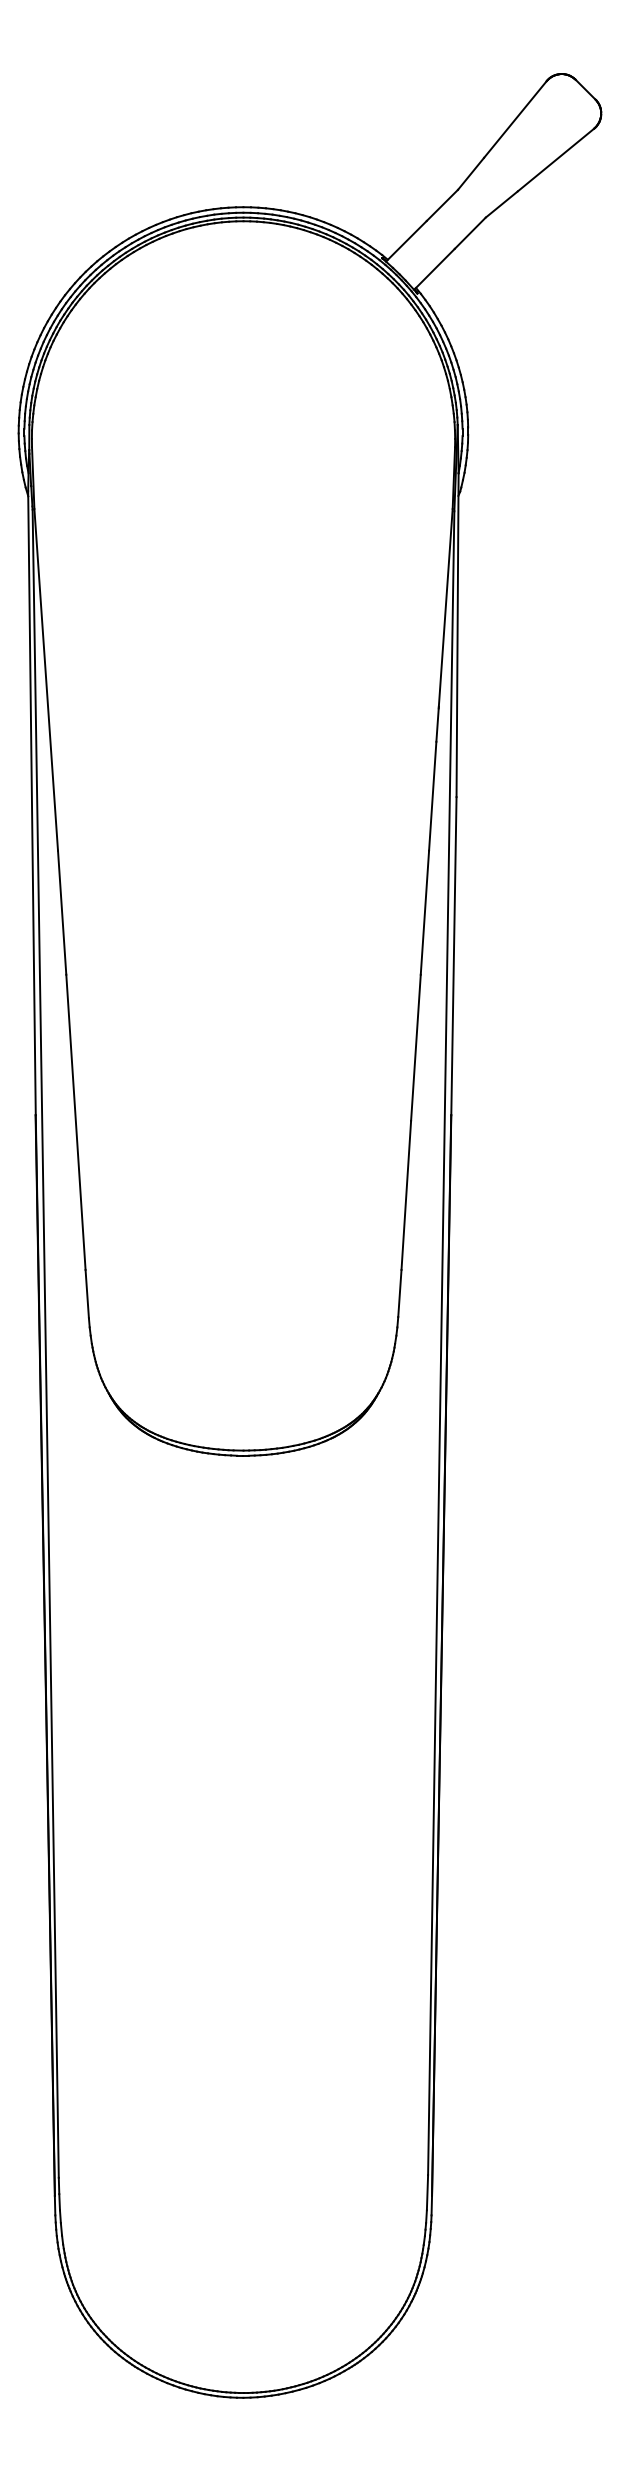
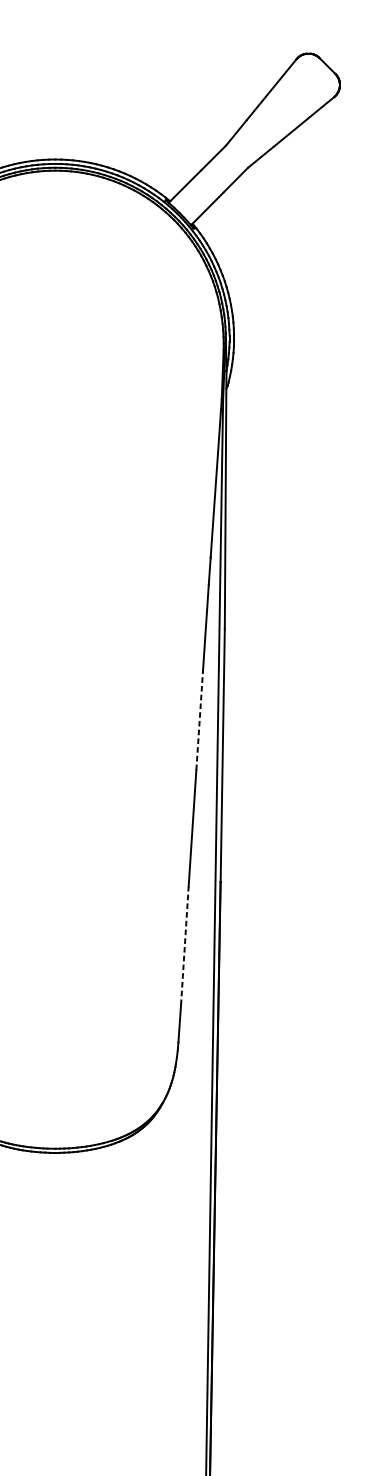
line: (424, 912) -> (199, 720), solid -> dashed
line: (406, 1195) -> (185, 945), solid -> dashed

